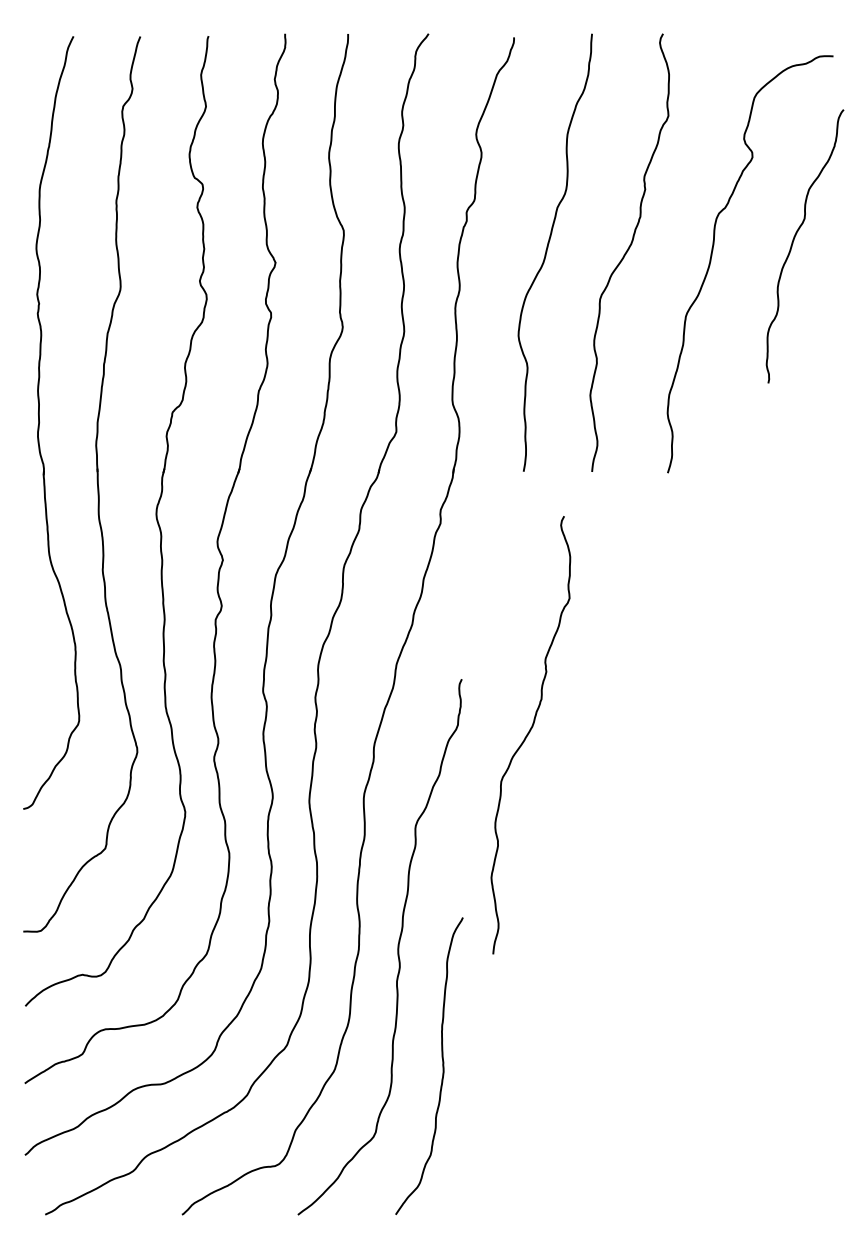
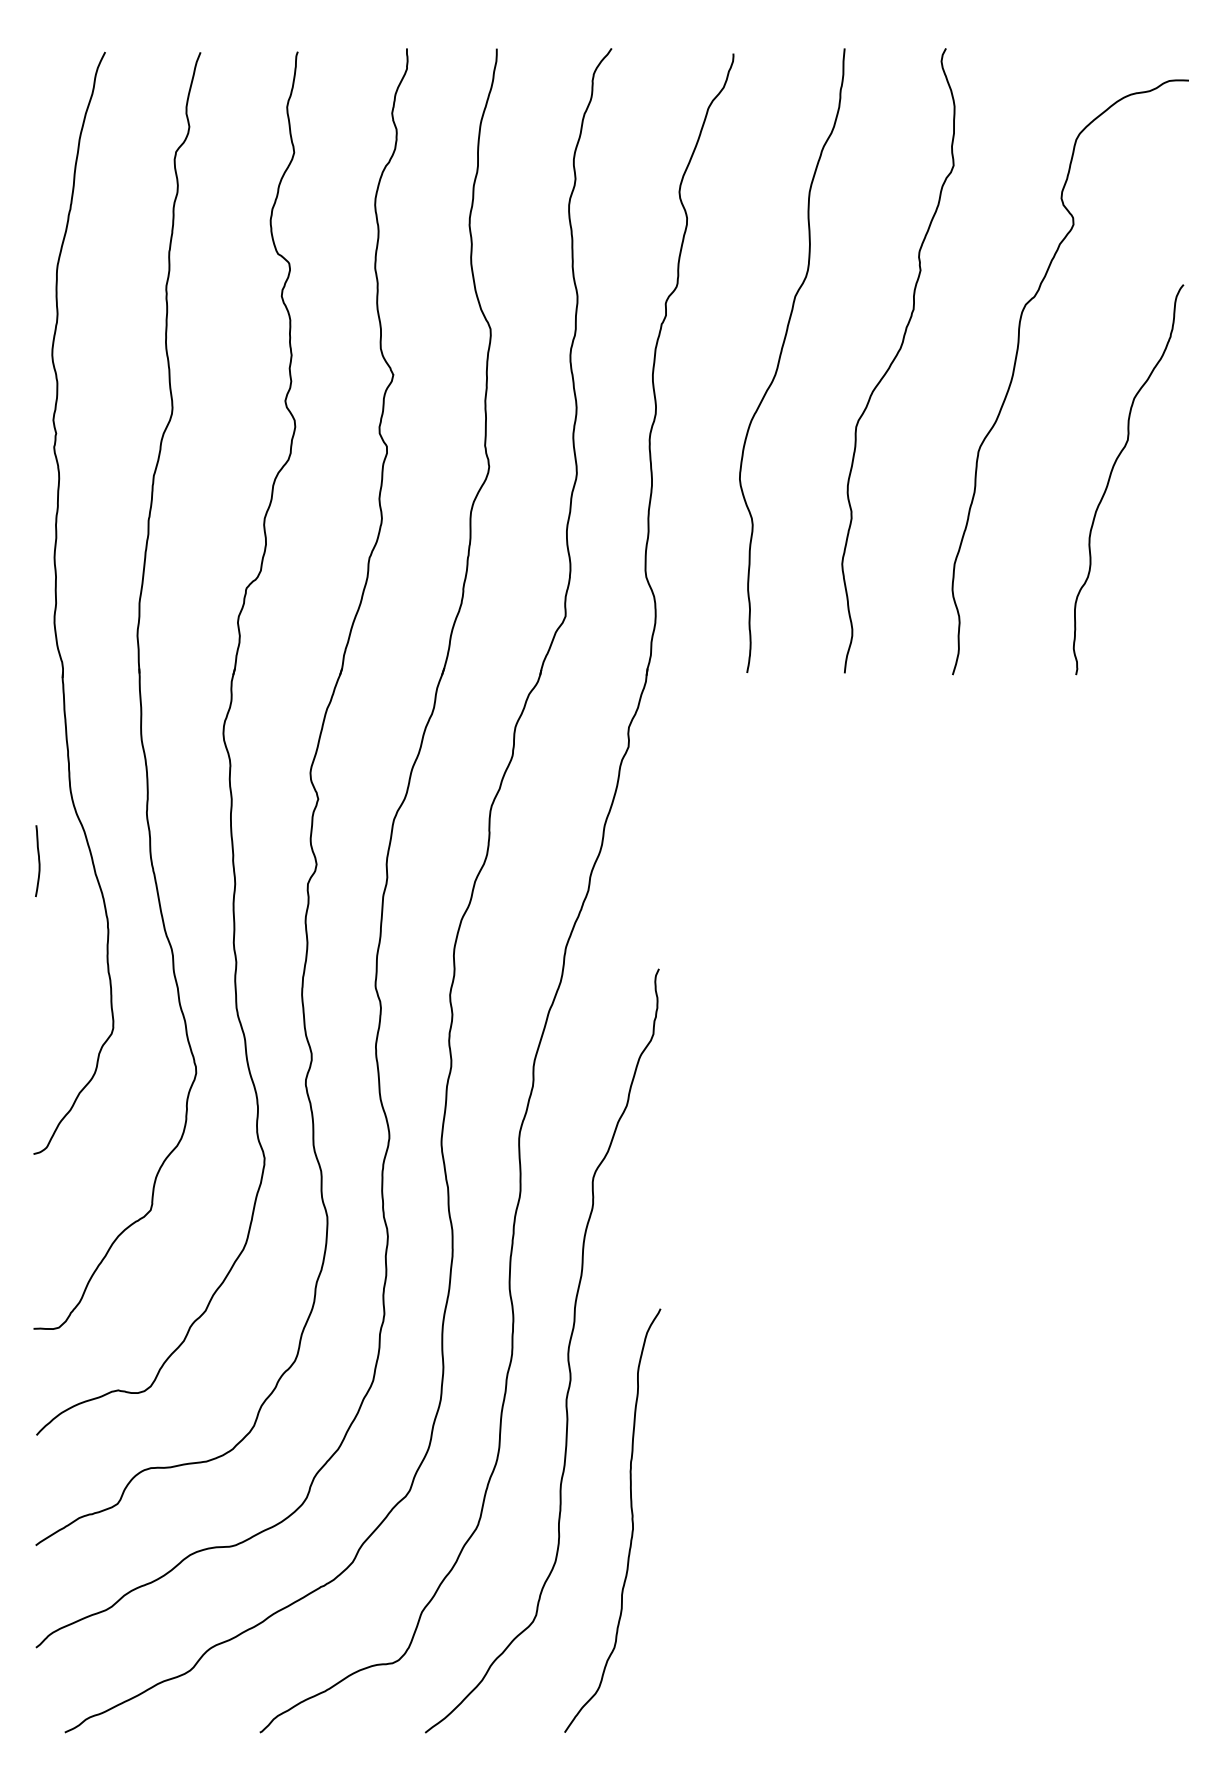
curve: (793, 241) -> (1112, 472), moved
curve: (26, 603) -> (38, 861), added
curve: (528, 734) -> (754, 1047), removed

